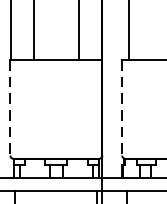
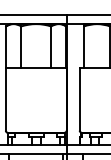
line: (9, 108) -> (5, 99), dashed -> solid
line: (121, 108) -> (79, 99), dashed -> solid

